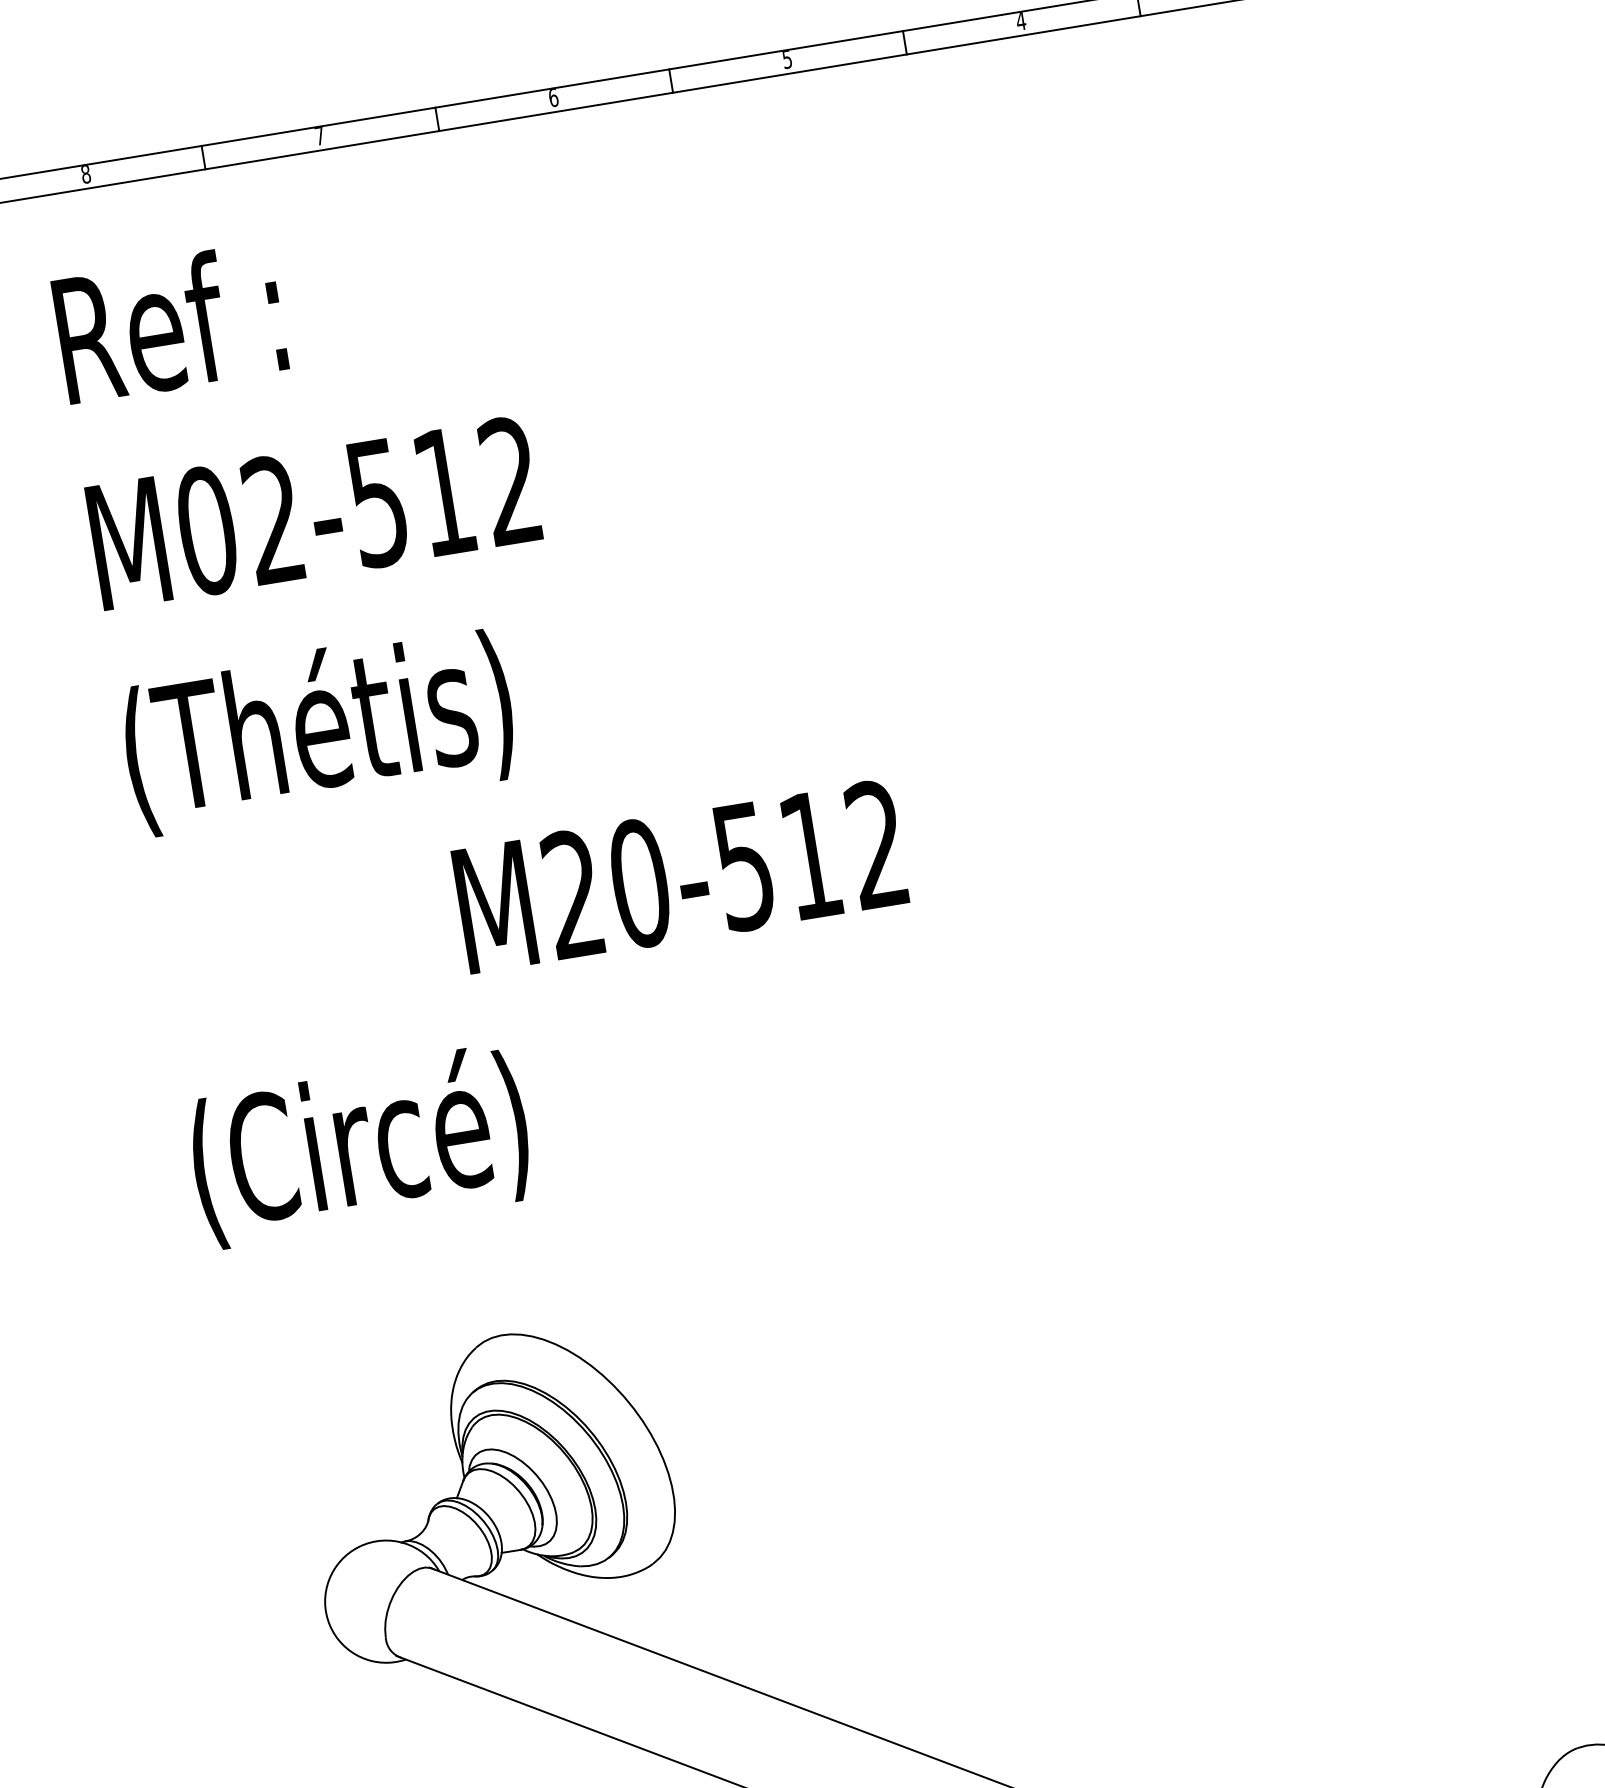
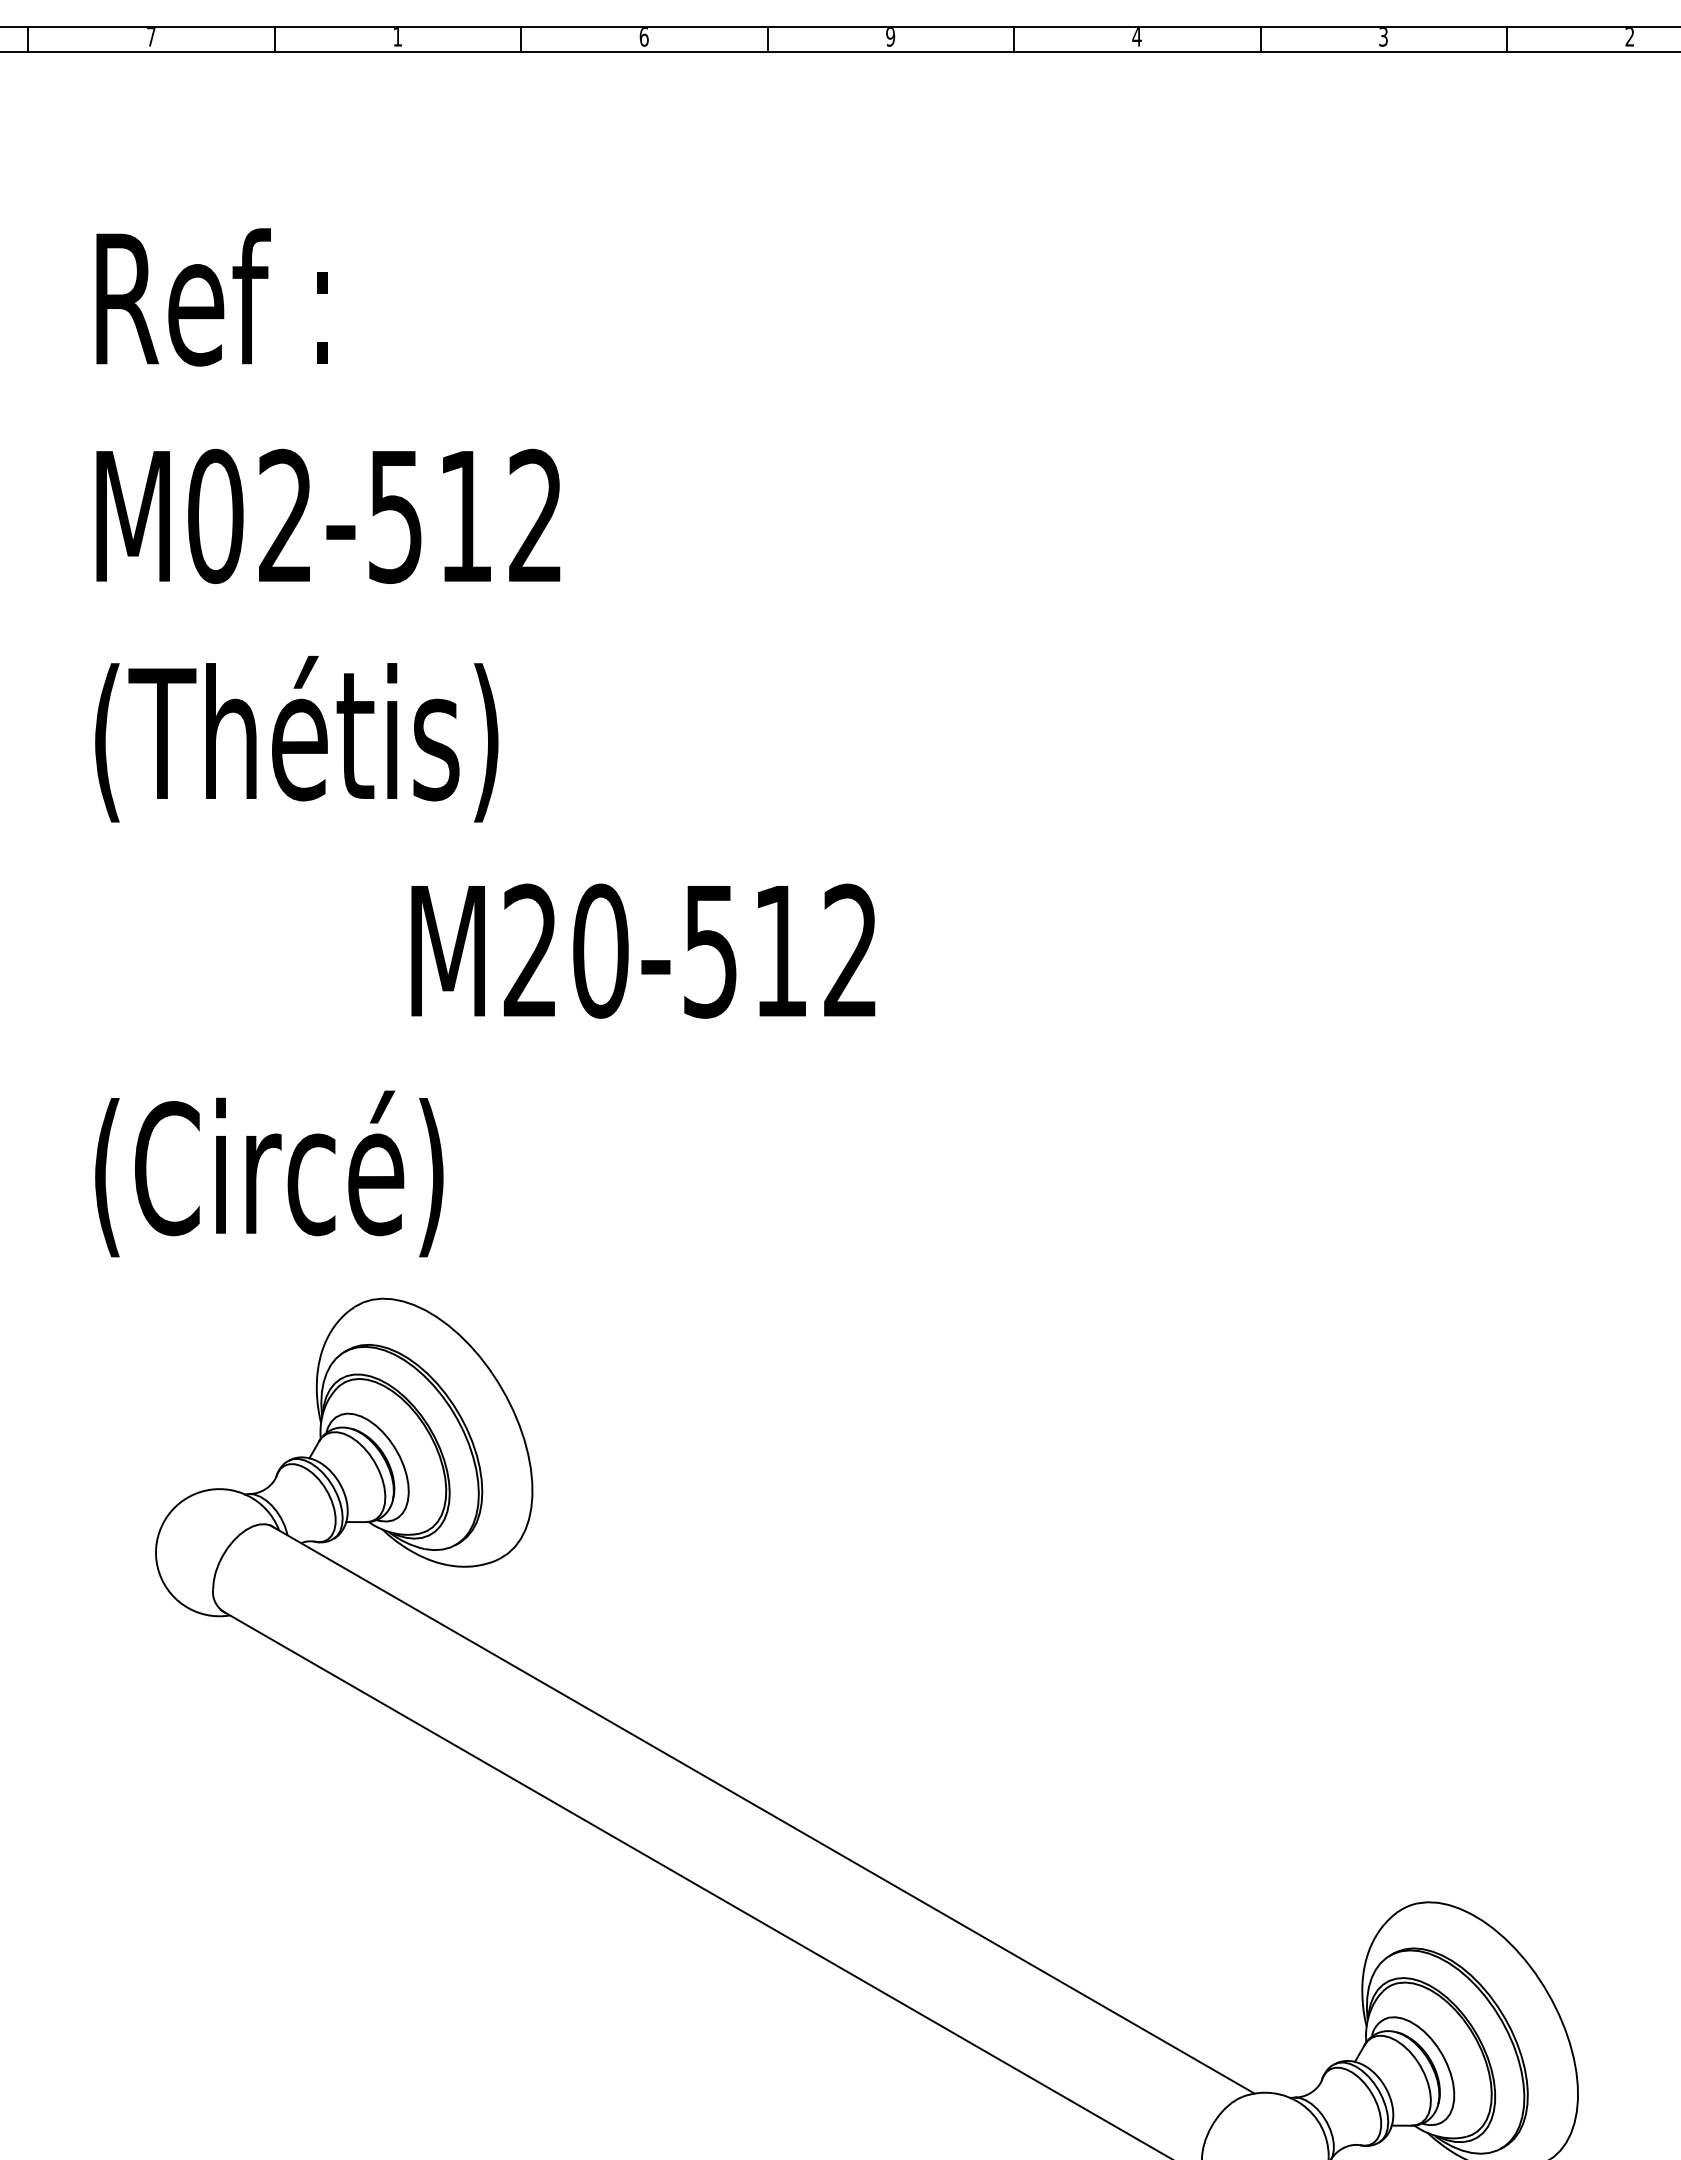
text: (787, 60) -> (890, 37), 5 -> 9
text: (319, 136) -> (397, 37), 7 -> 1
text: (85, 174) -> (150, 37), 8 -> 7
text: (498, 703) -> (485, 742), moved

